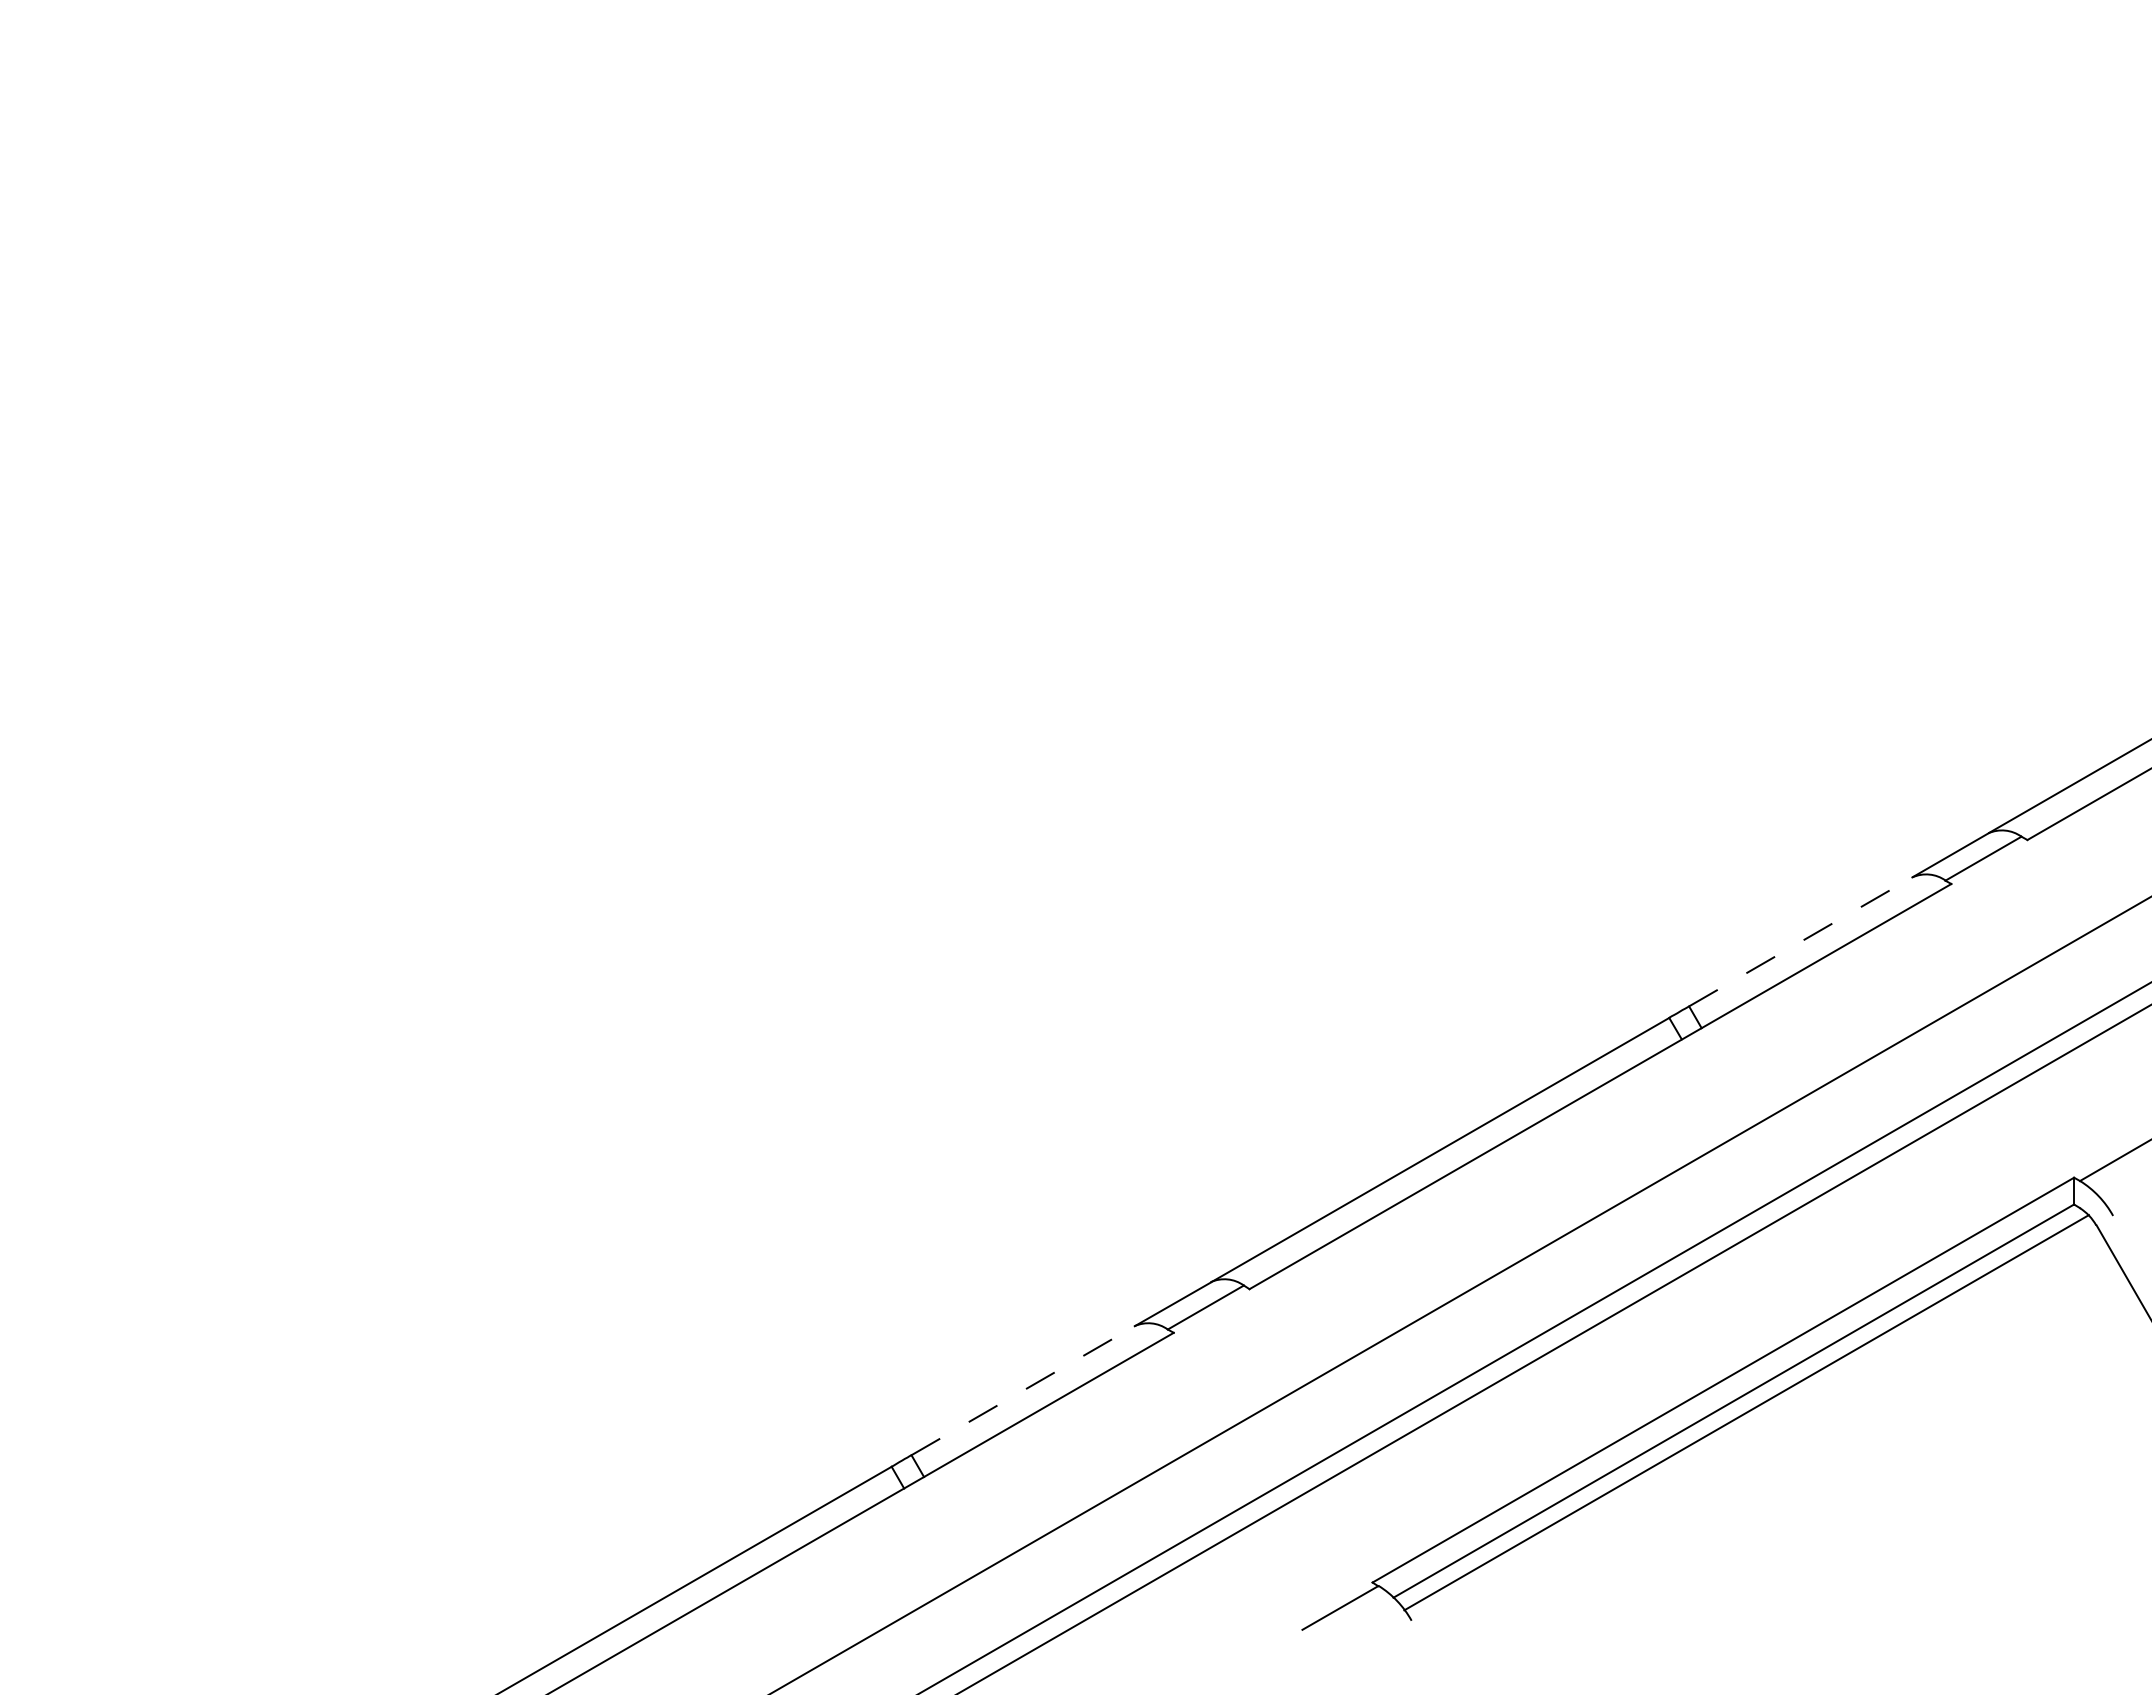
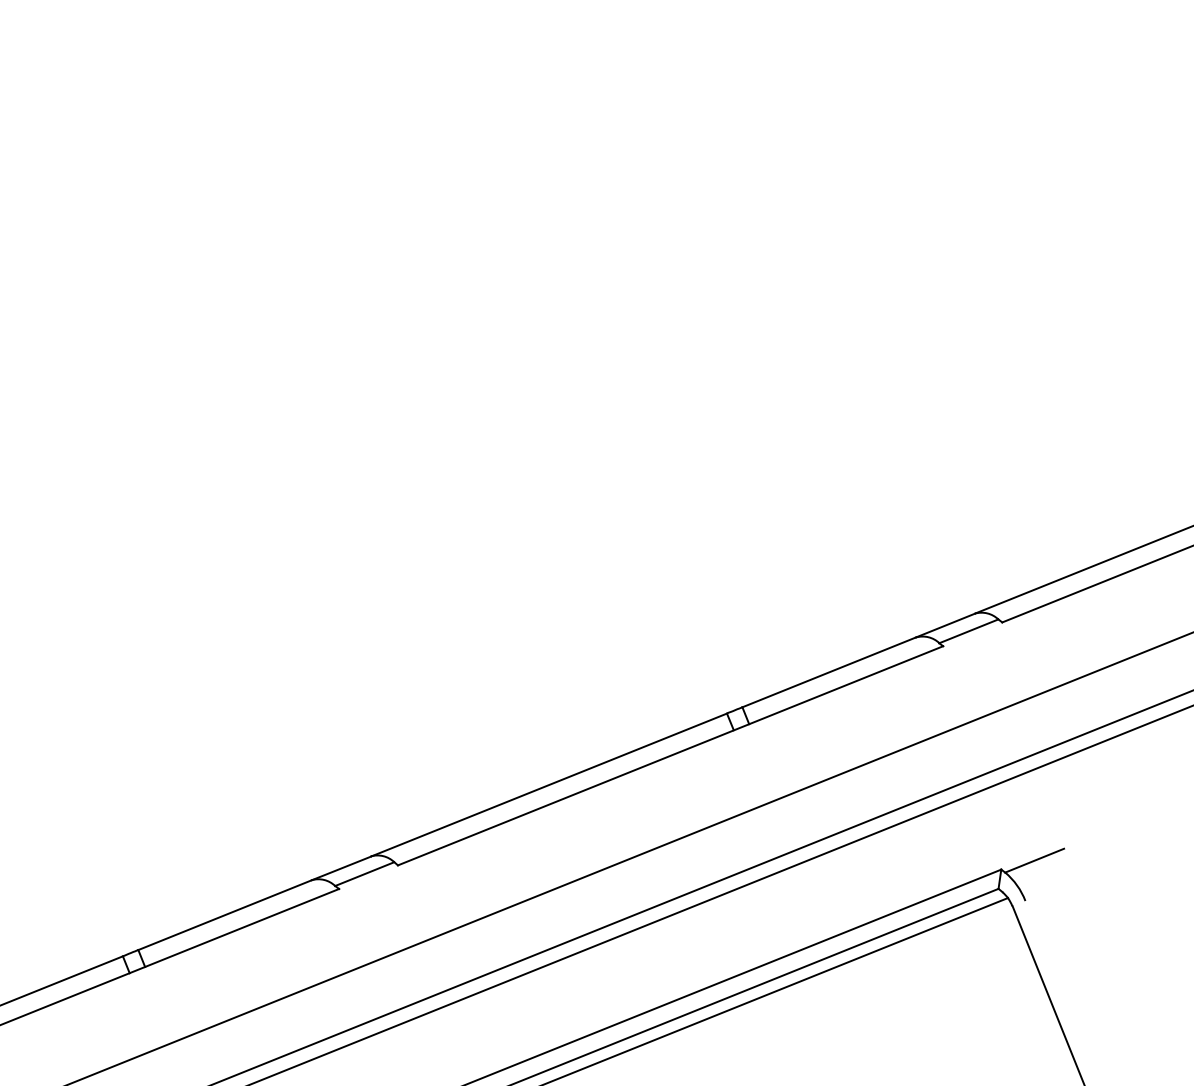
line: (1800, 941) -> (829, 672), dashed -> solid
line: (1023, 1390) -> (225, 915), dashed -> solid

